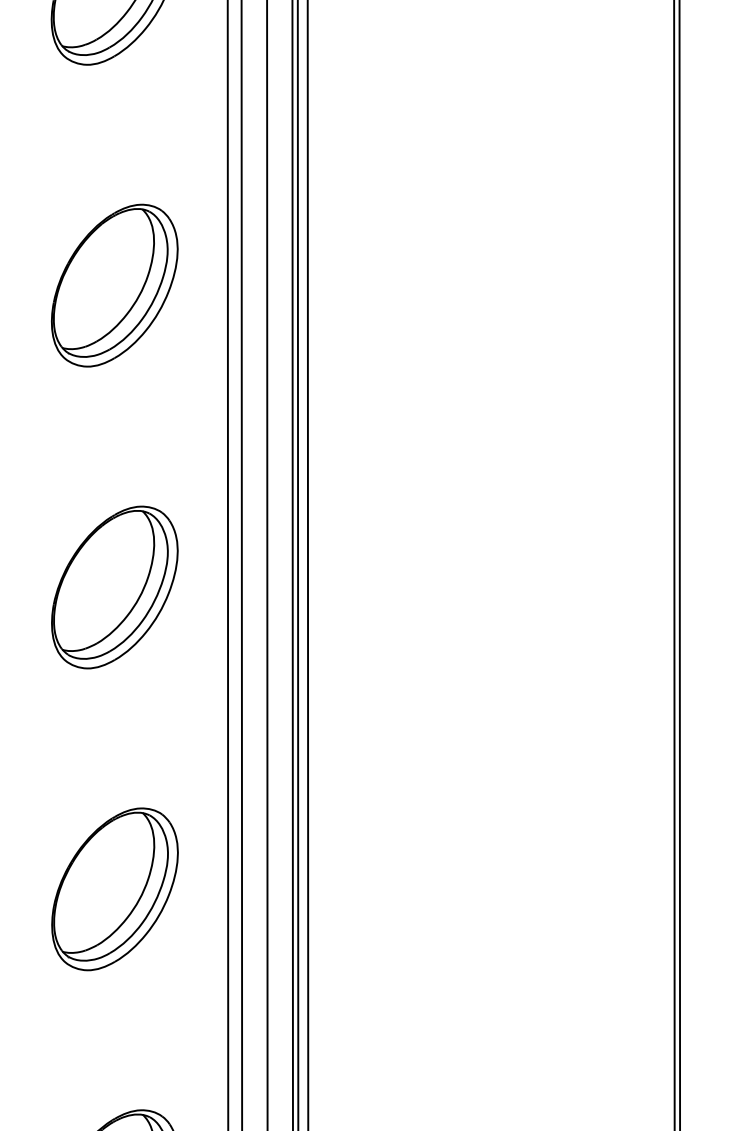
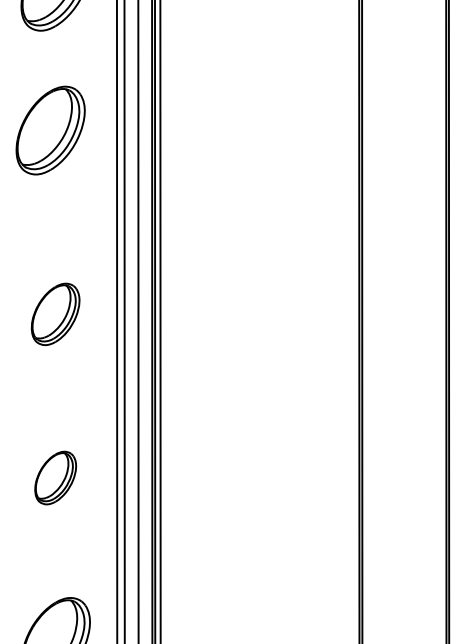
part: (114, 285) -> (50, 130), moved
part: (114, 587) -> (55, 314), size x0.7
part: (114, 888) -> (55, 477), size x0.6

